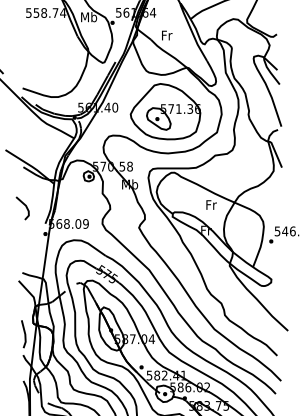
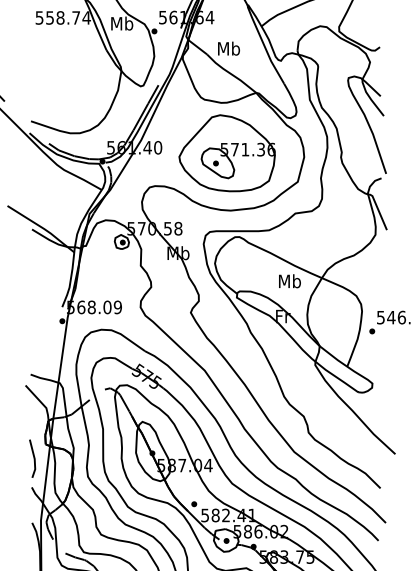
text: (166, 35) -> (228, 48), Fr -> Mb
text: (211, 204) -> (290, 280), Fr -> Mb
line: (25, 207) -> (34, 284), removed

